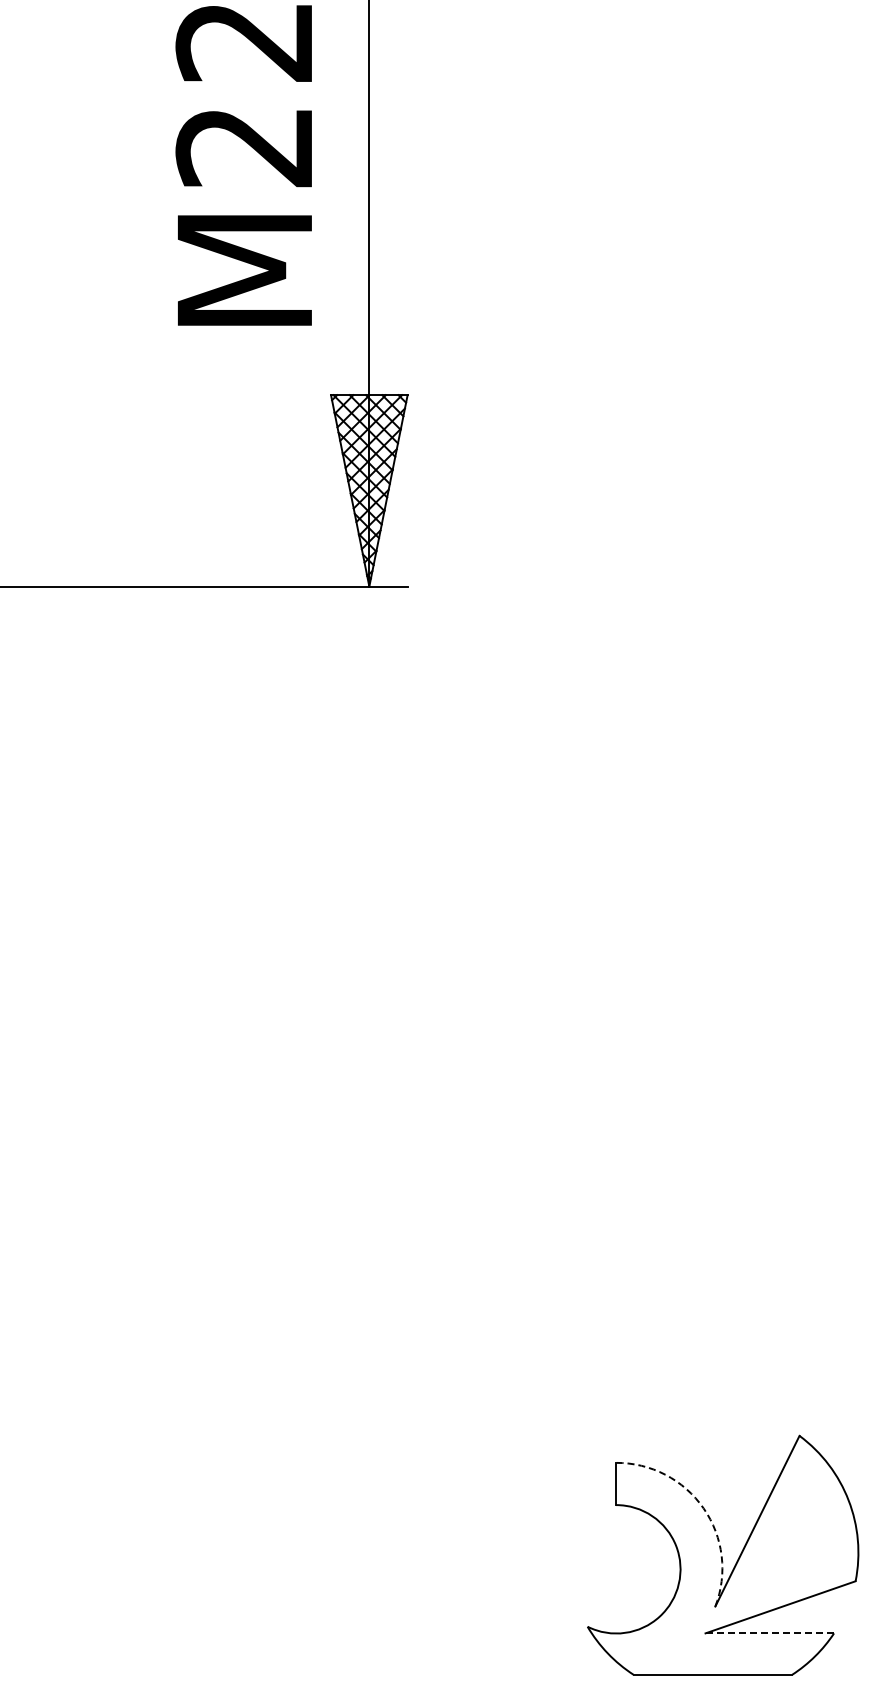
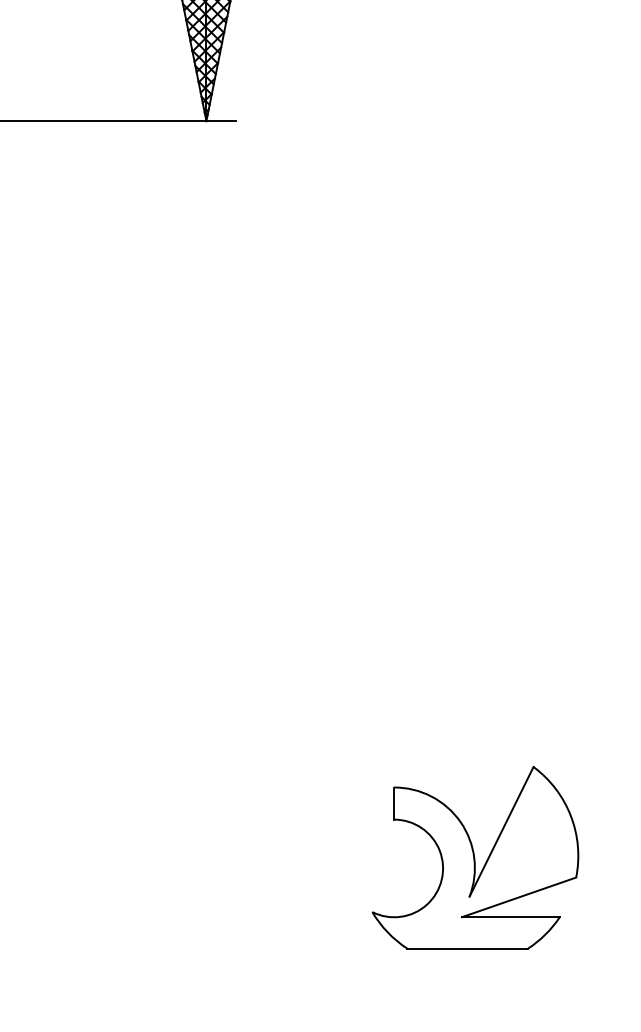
arc: (703, 1508) -> (460, 822), dashed -> solid
line: (769, 1633) -> (510, 917), dashed -> solid

